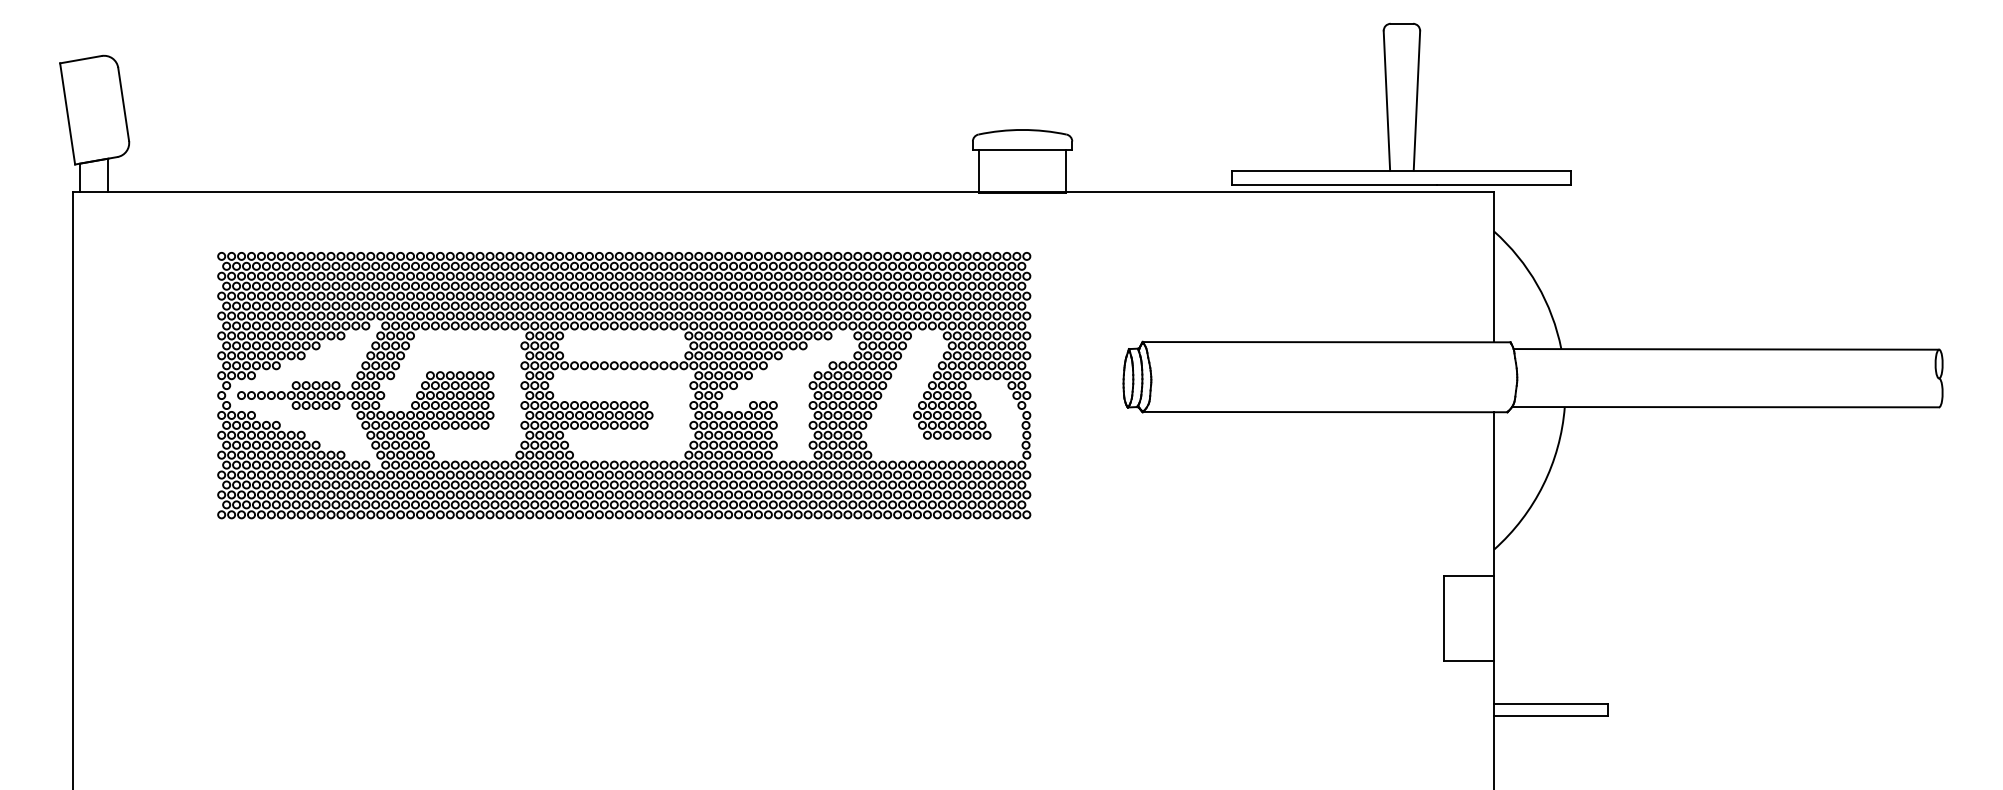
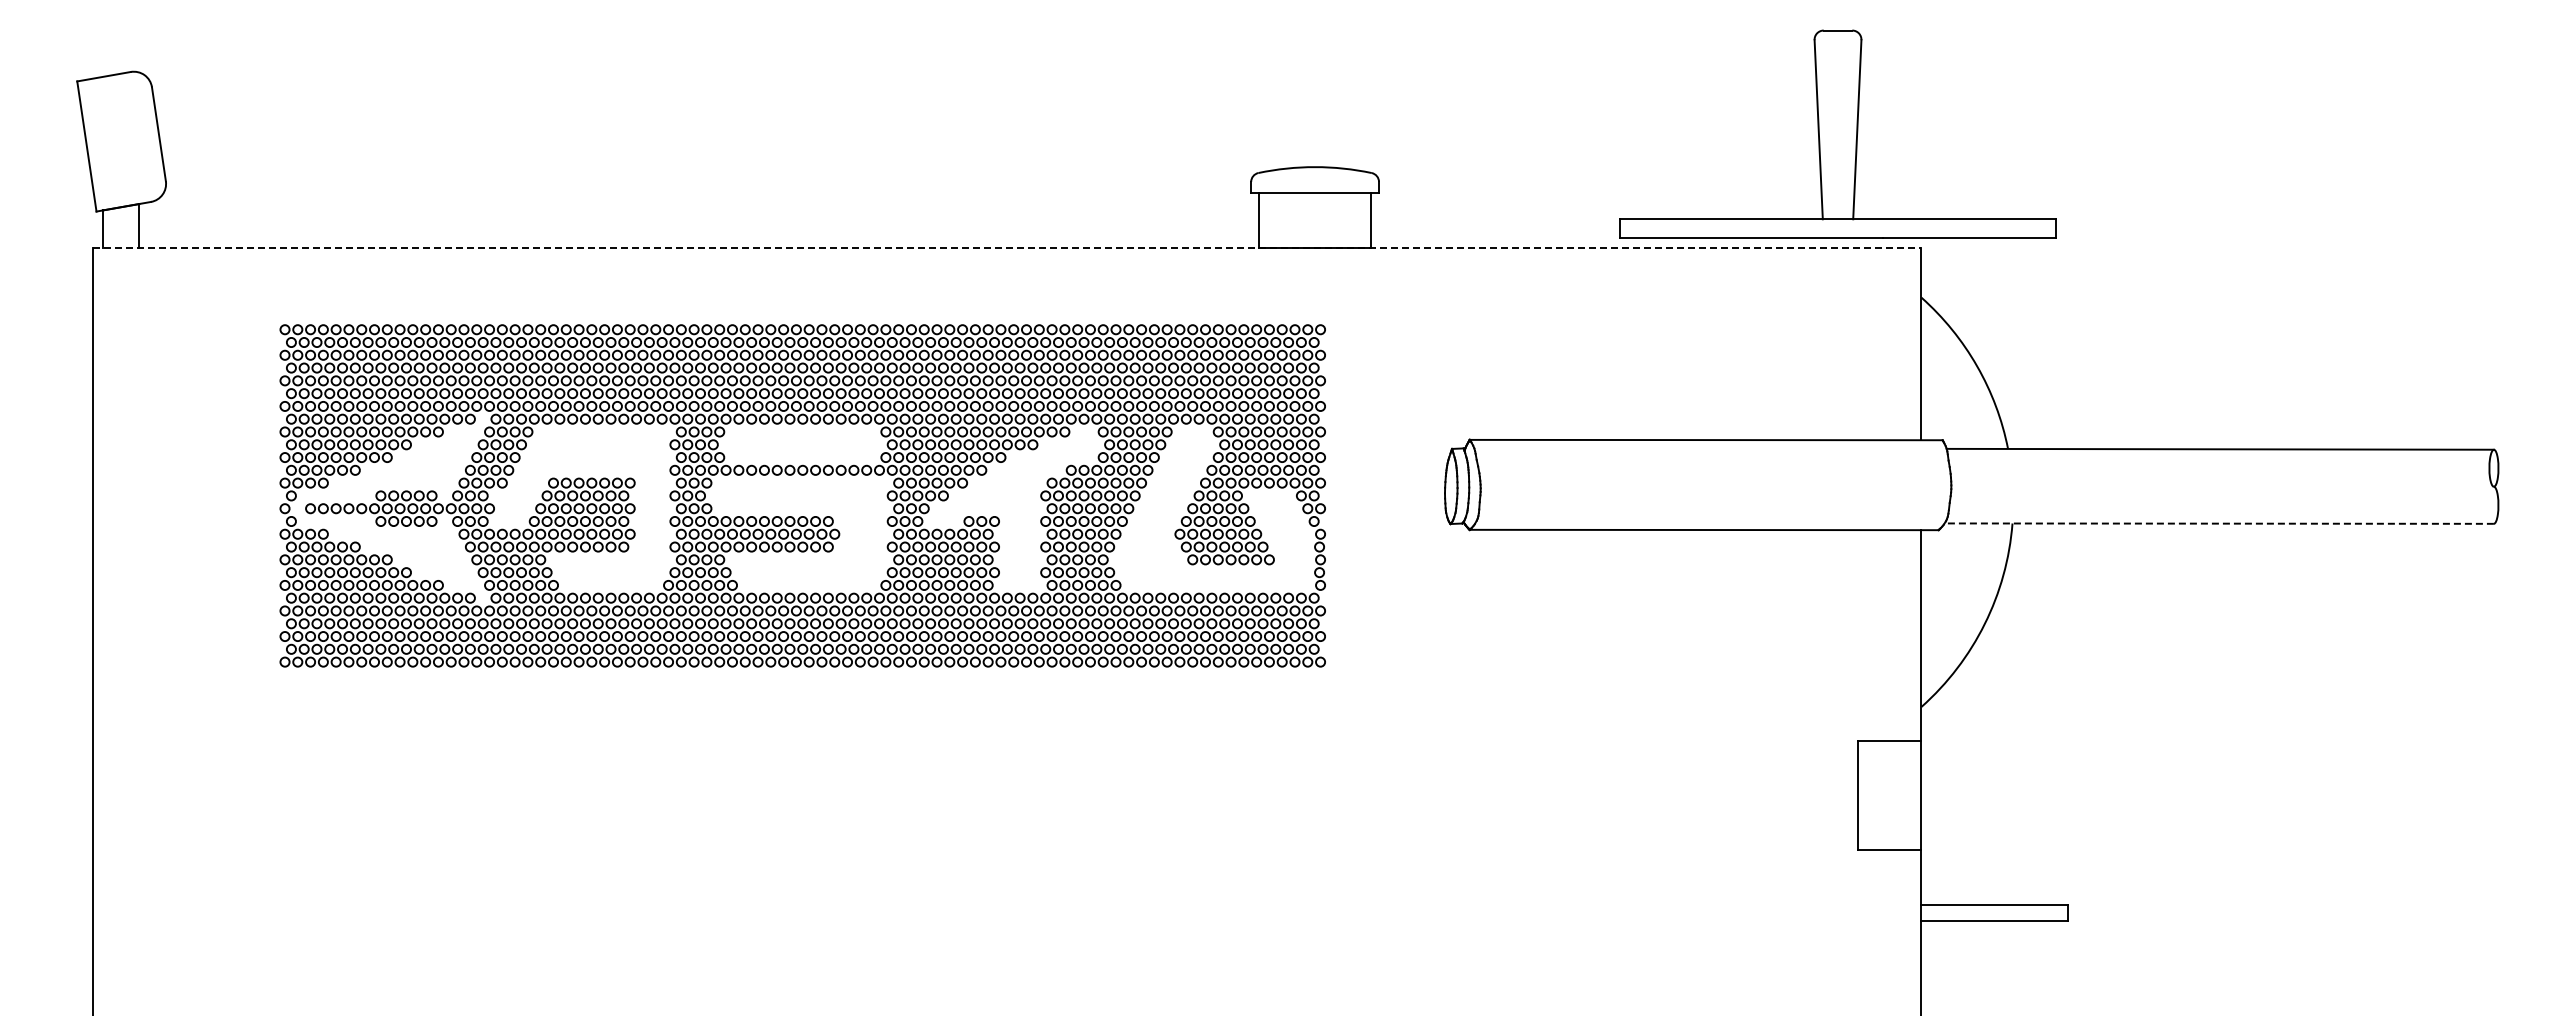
part: (1401, 103) -> (1837, 133), moved
line: (783, 192) -> (1007, 247), solid -> dashed
line: (1725, 407) -> (2219, 523), solid -> dashed

